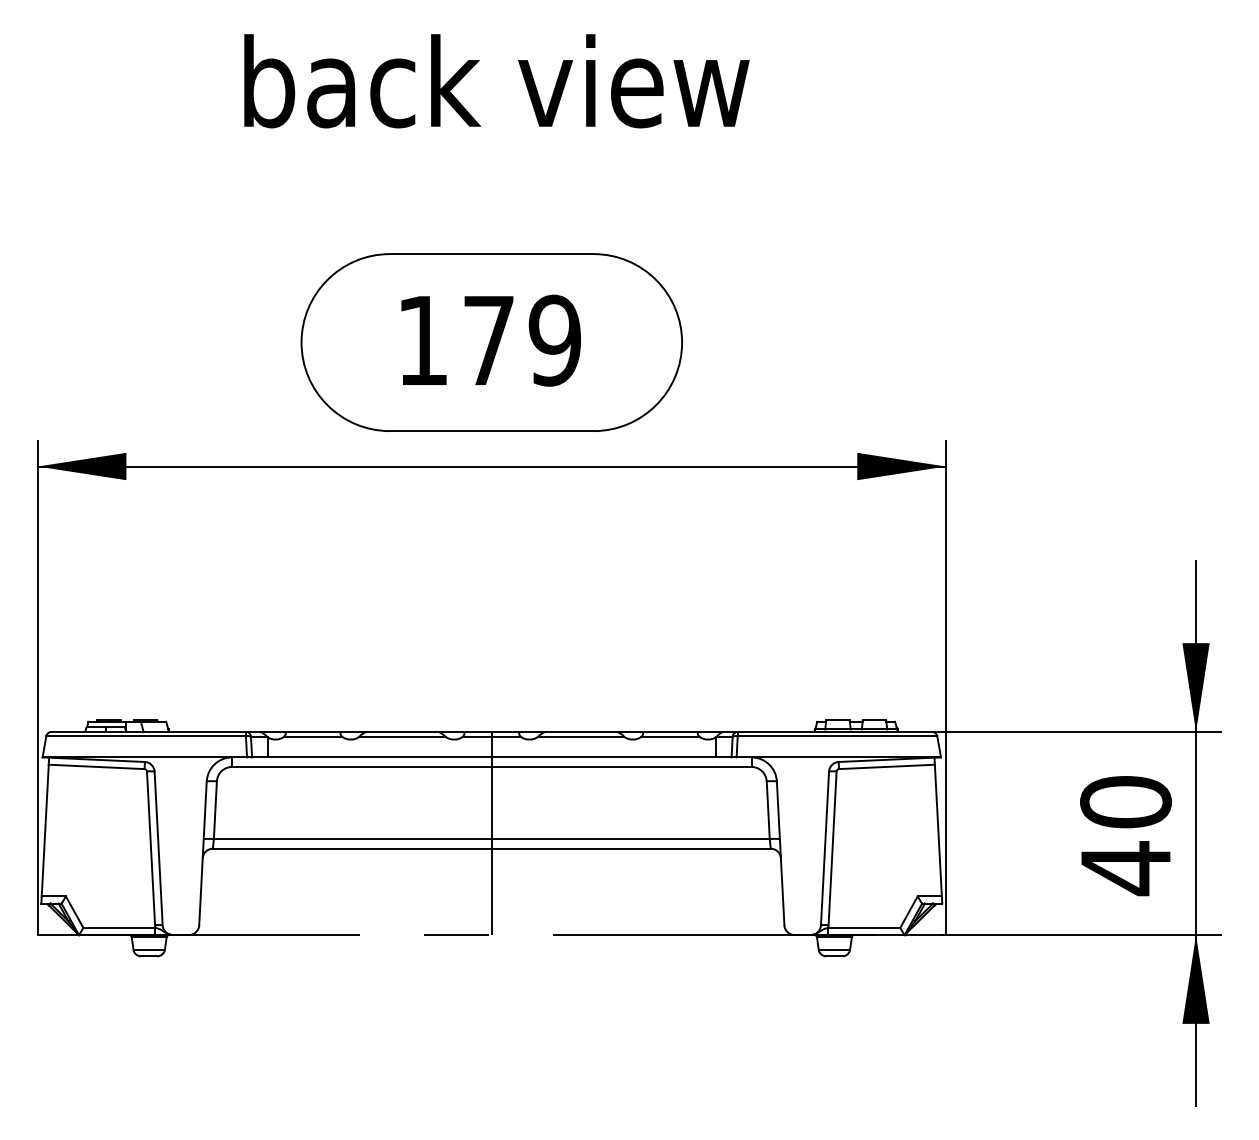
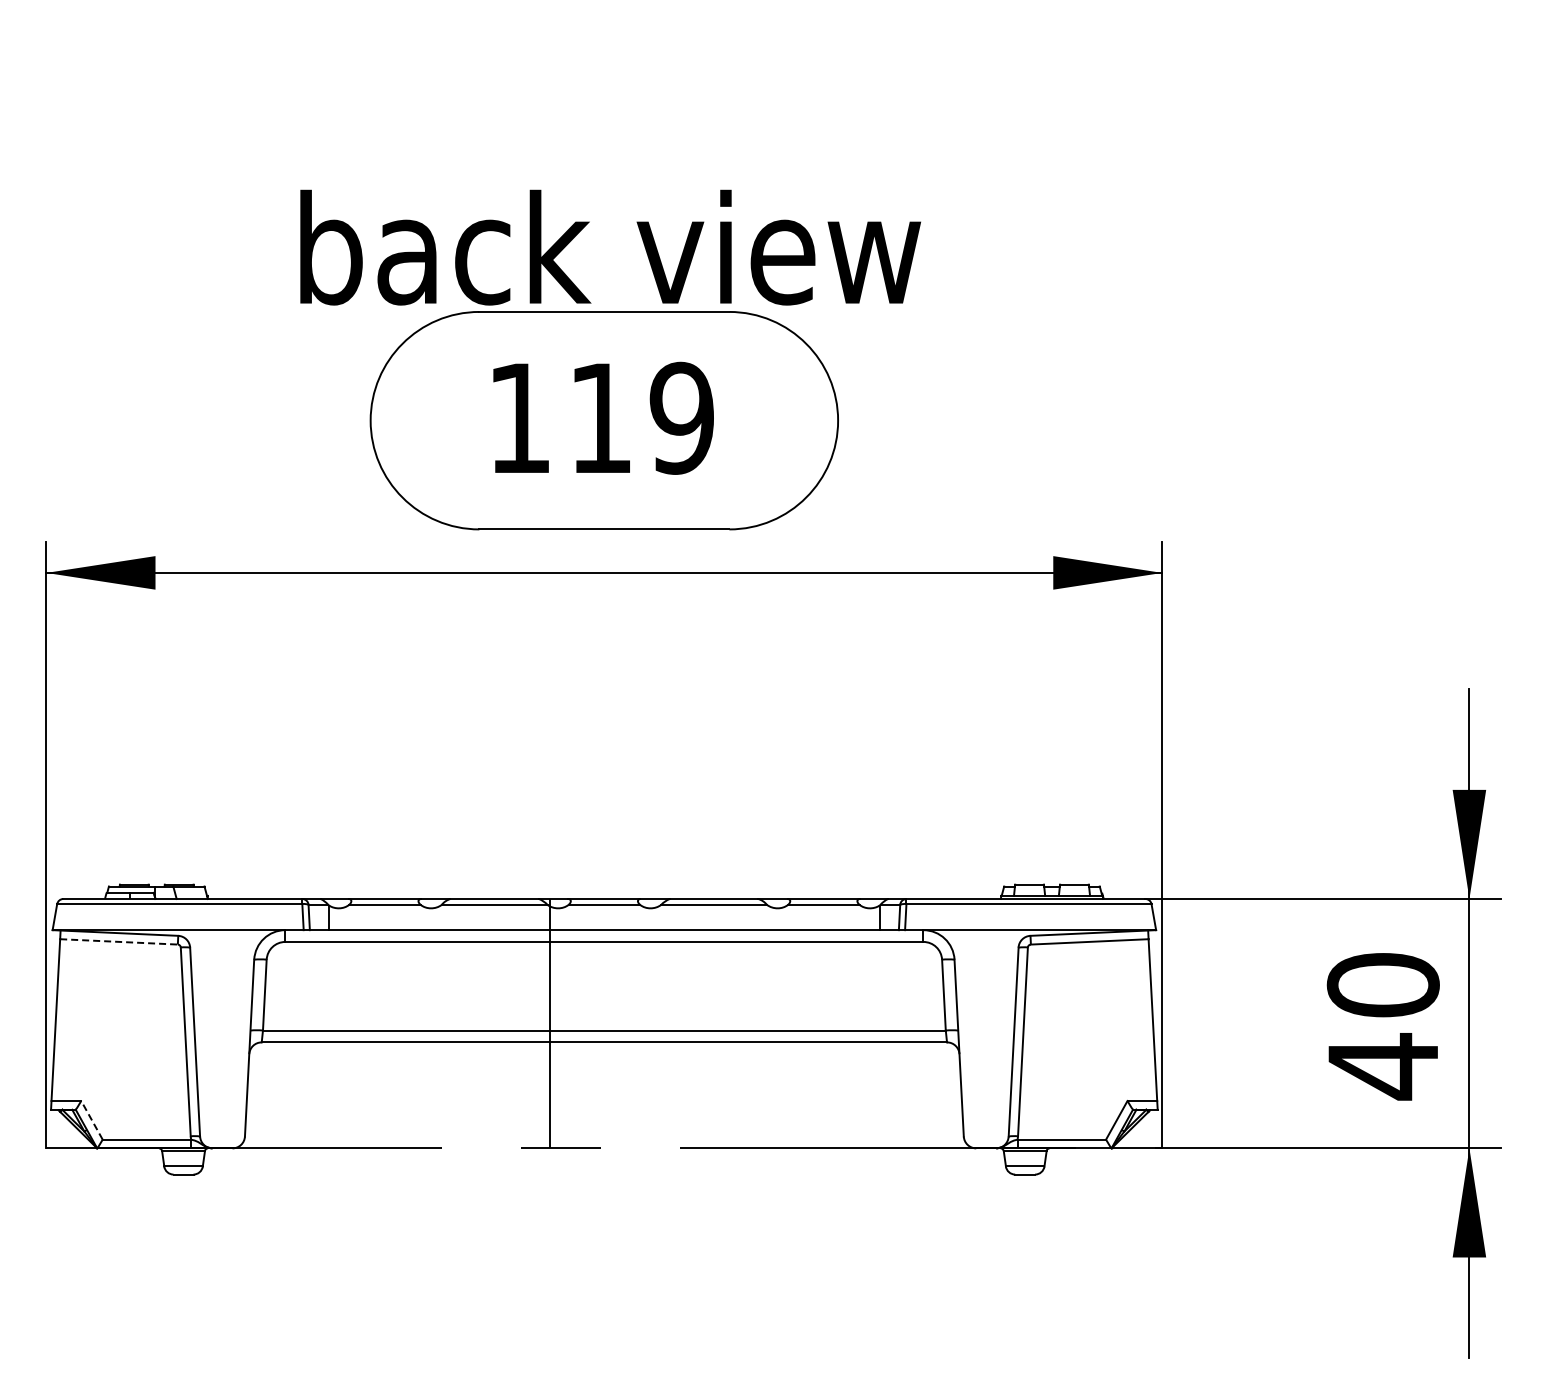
text: (496, 81) -> (610, 247), moved
text: (488, 340) -> (600, 417), 179 -> 119
line: (97, 766) -> (119, 941), solid -> dashed
line: (491, 833) -> (550, 1023), moved
line: (74, 911) -> (91, 1119), solid -> dashed

